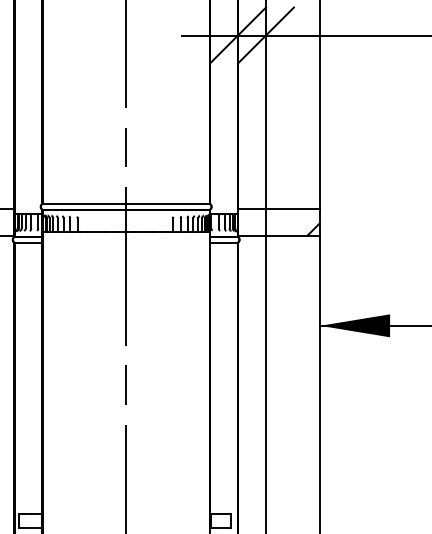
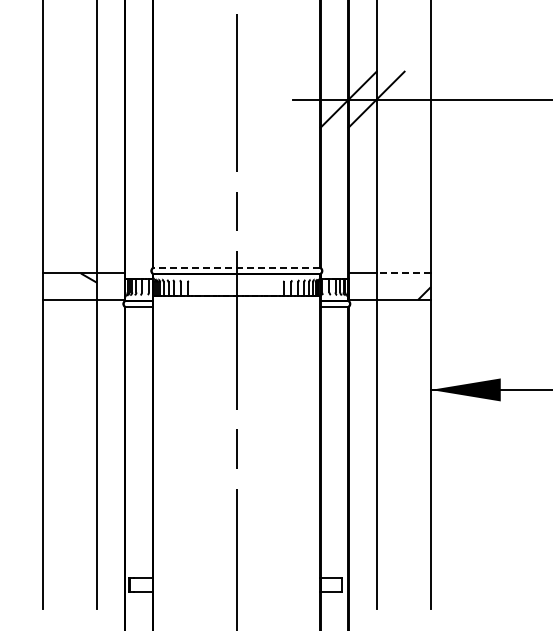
line: (125, 204) -> (236, 268), solid -> dashed
line: (292, 209) -> (403, 273), solid -> dashed

